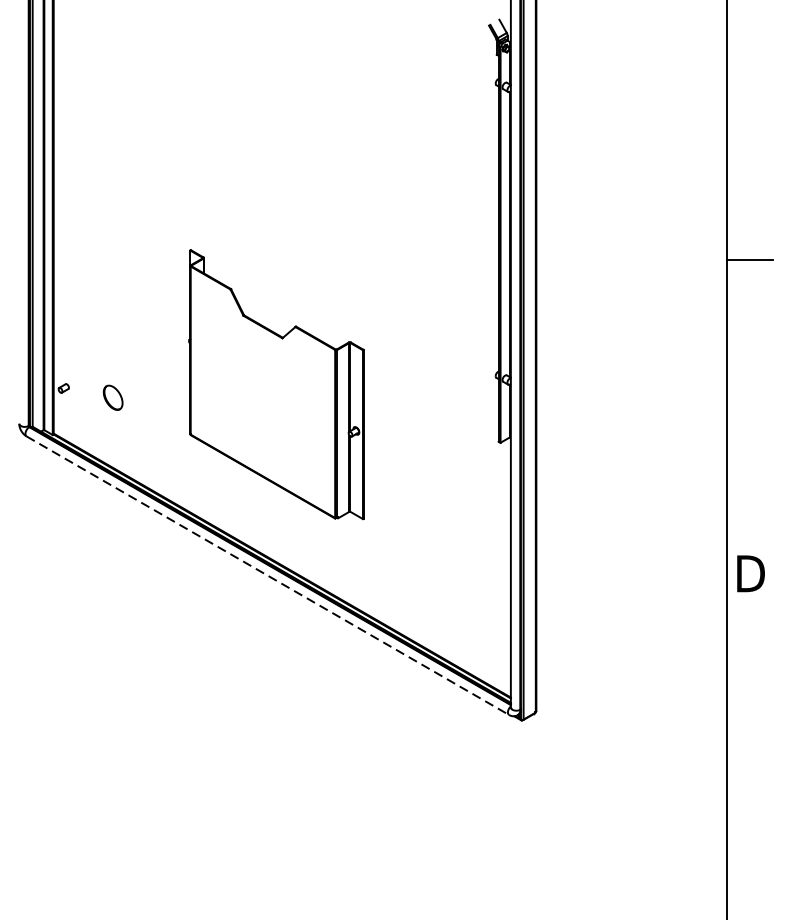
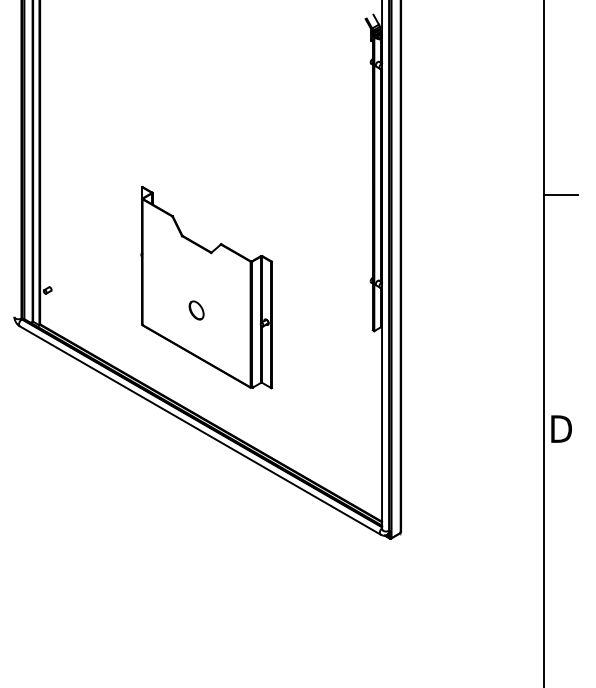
part: (113, 397) -> (196, 310), moved
line: (268, 575) -> (200, 430), dashed -> solid

